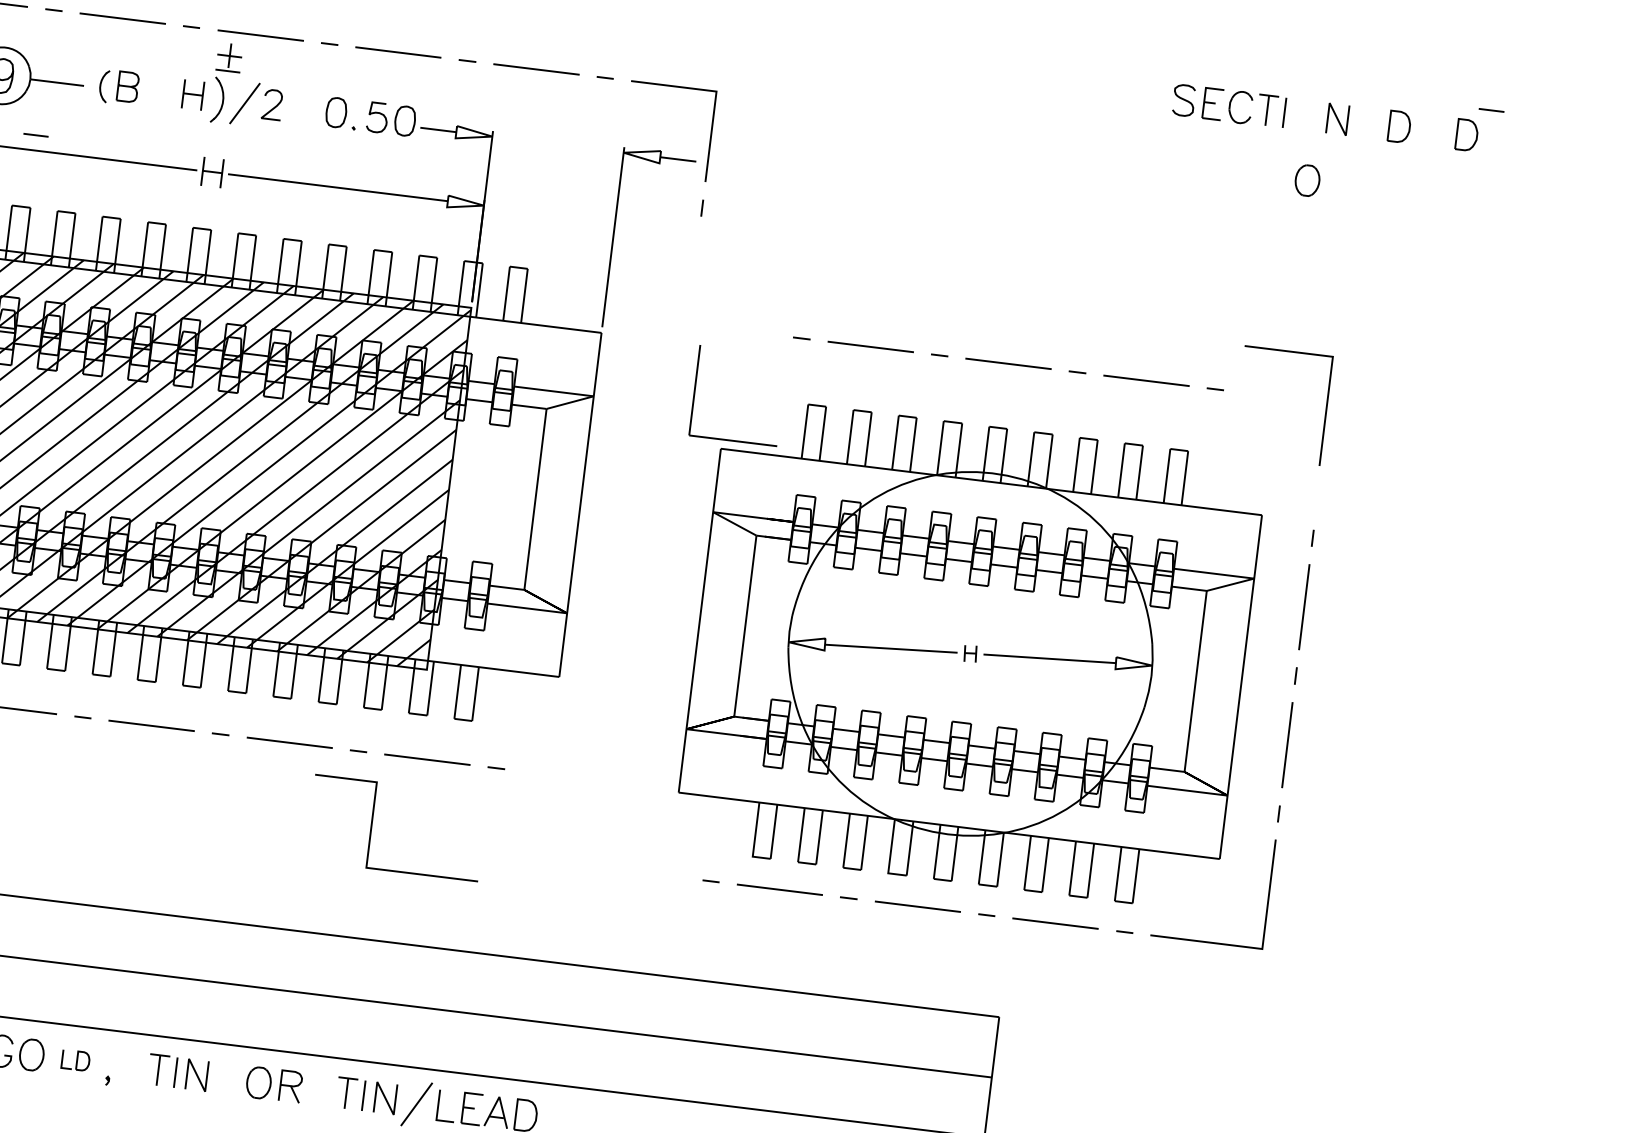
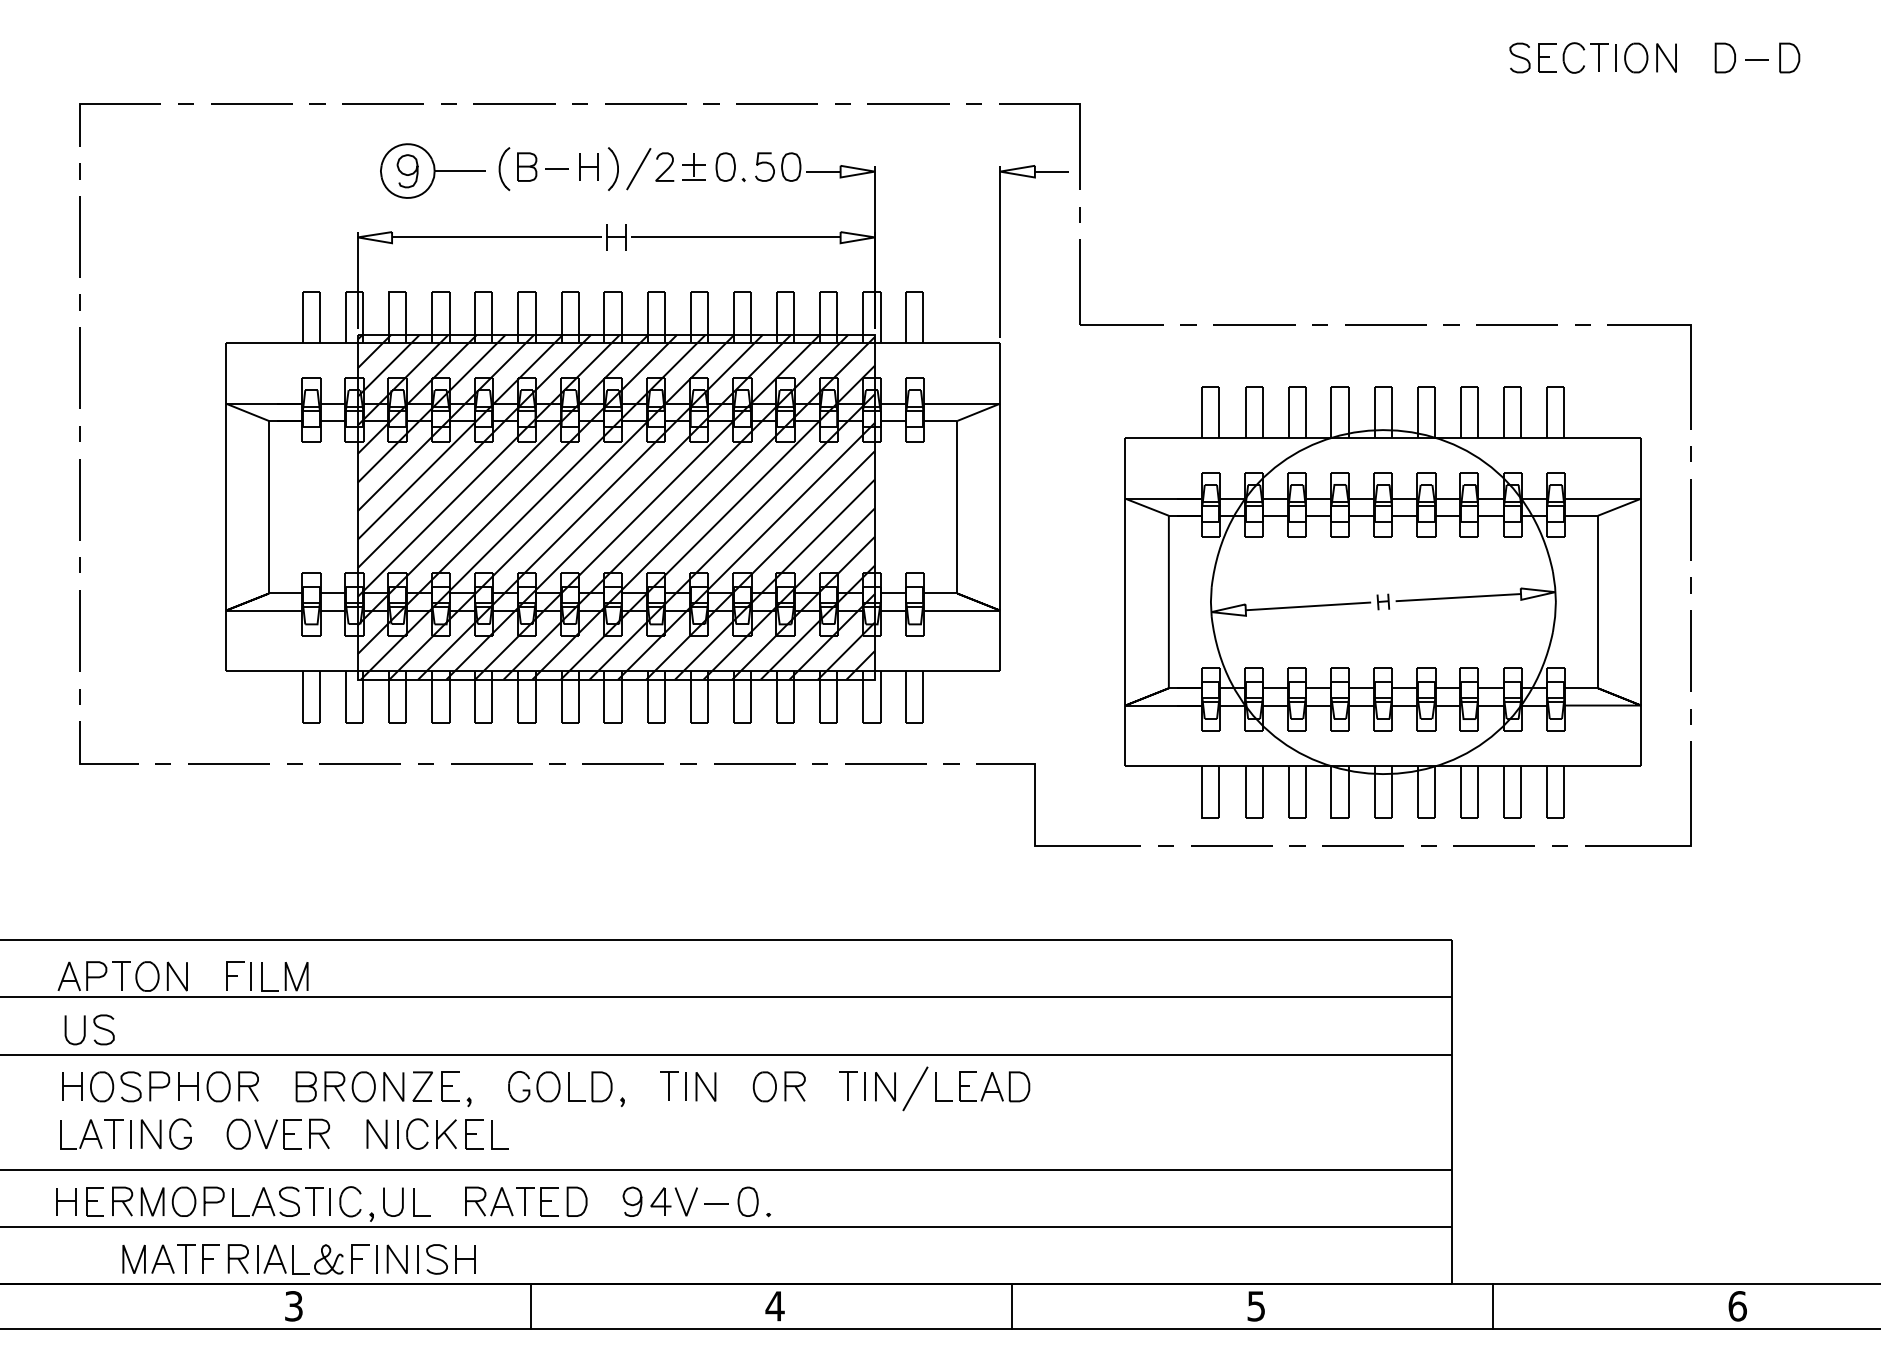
part: (228, 57) -> (693, 166), moved
part: (103, 86) -> (504, 169), size x1.43
line: (1491, 109) -> (1756, 59), moved
line: (35, 134) -> (556, 168), moved
part: (1307, 180) -> (1636, 57), moved
part: (695, 390) -> (1080, 282), moved
line: (1325, 410) -> (1690, 376), moved
line: (372, 824) -> (1035, 804), moved
part: (76, 1060) -> (590, 1086), size x1.67

